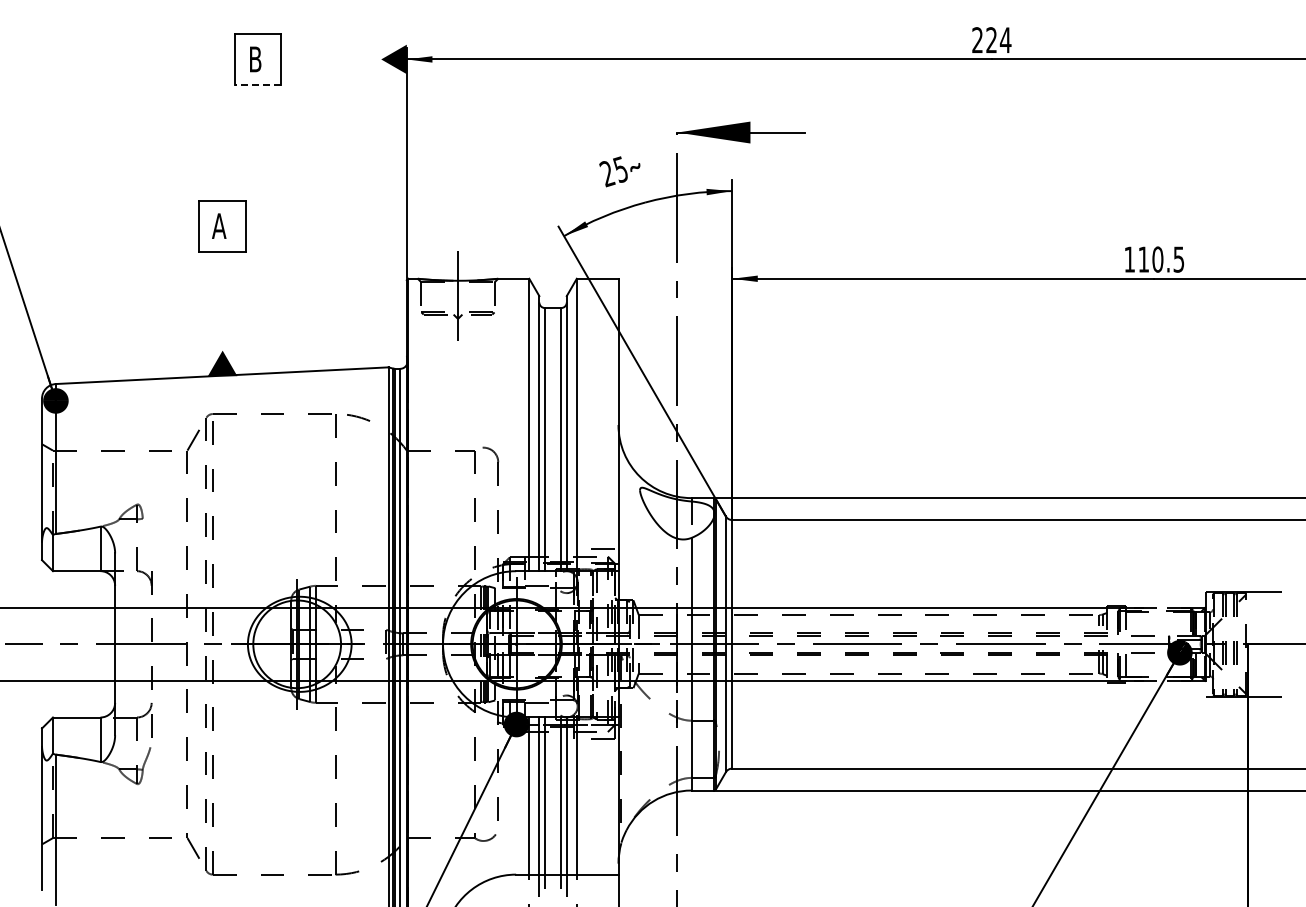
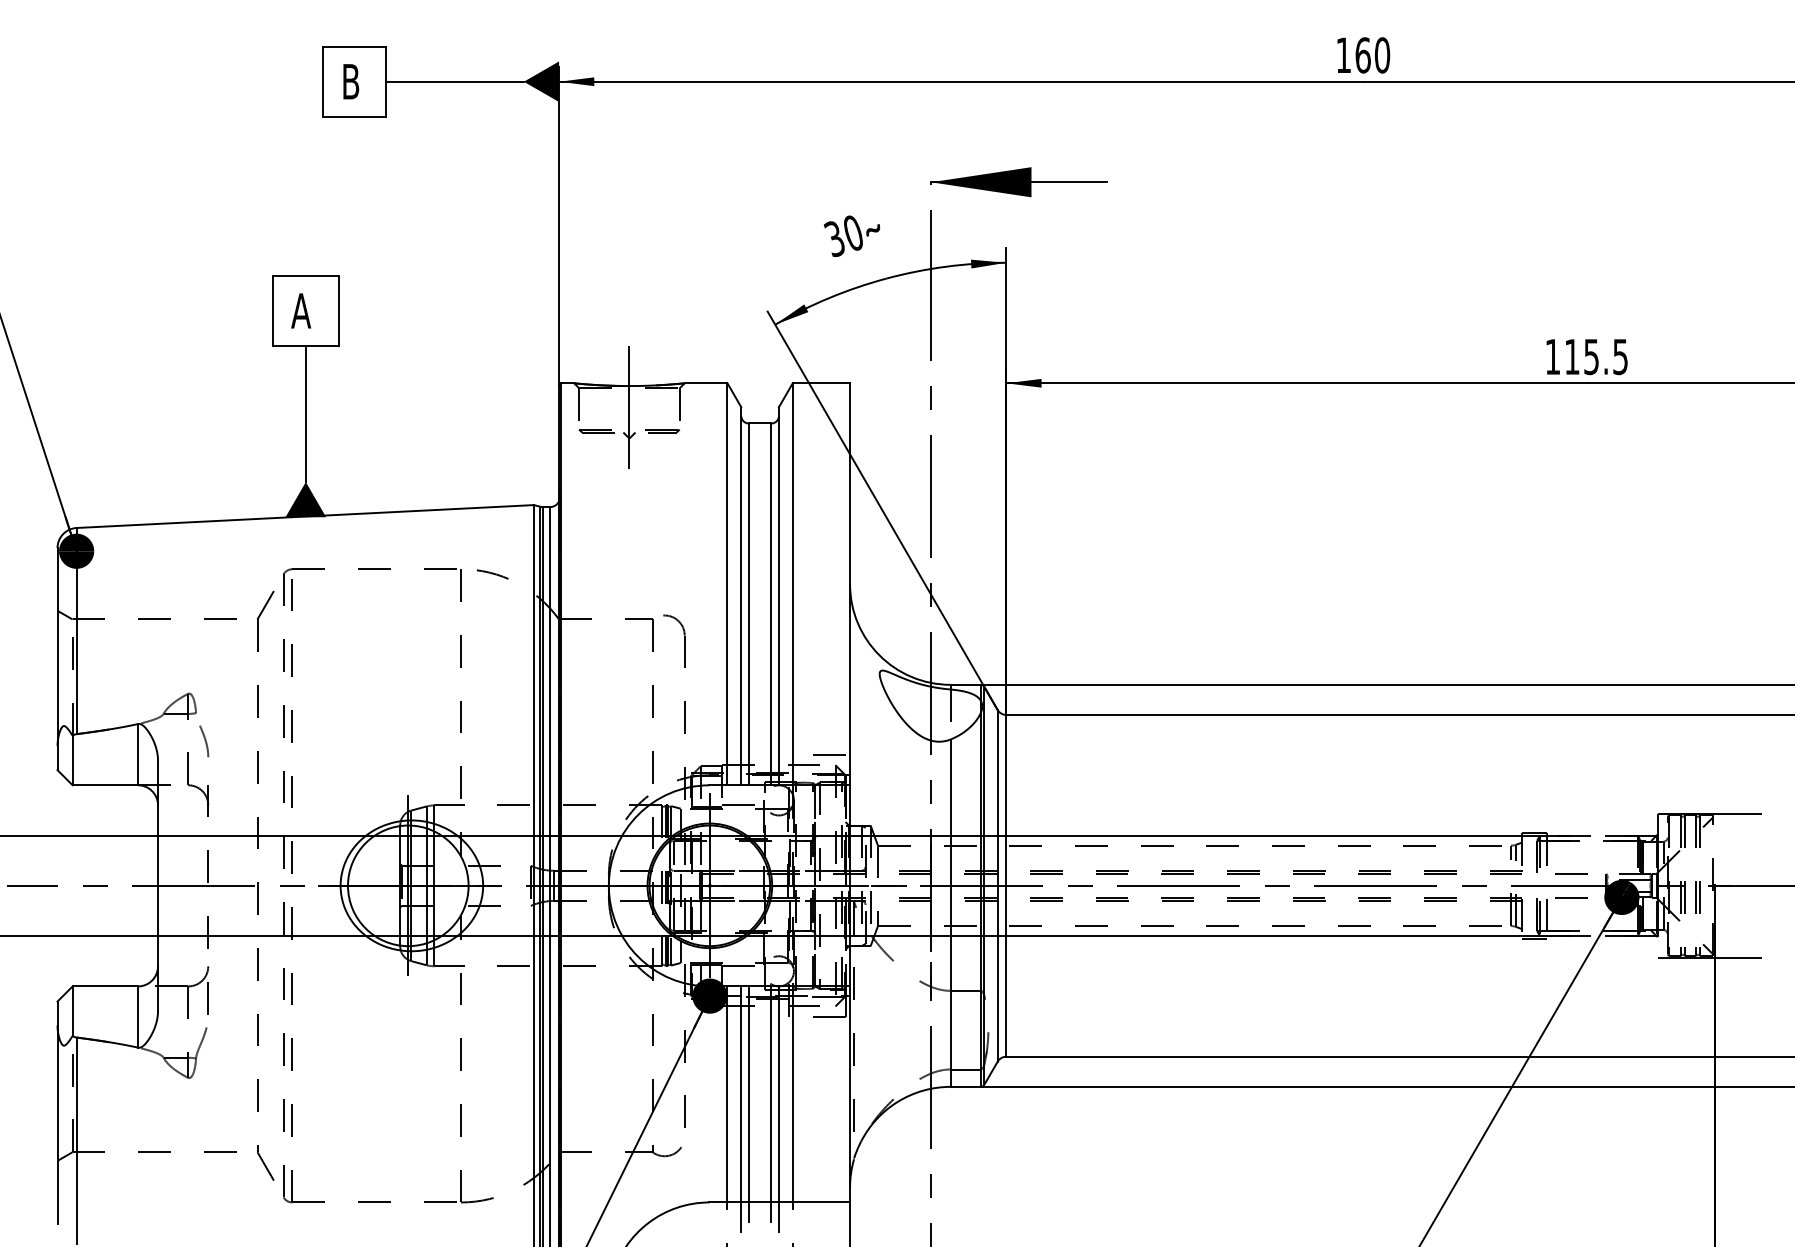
text: (991, 40) -> (1362, 55), 224 -> 160
line: (330, 59) -> (454, 81), added
line: (257, 85) -> (353, 117), dashed -> solid
text: (613, 171) -> (843, 235), 25 -> 30
text: (1157, 259) -> (1591, 356), 110.5 -> 115.5
line: (222, 300) -> (305, 413), added
curve: (148, 538) -> (203, 740), added

